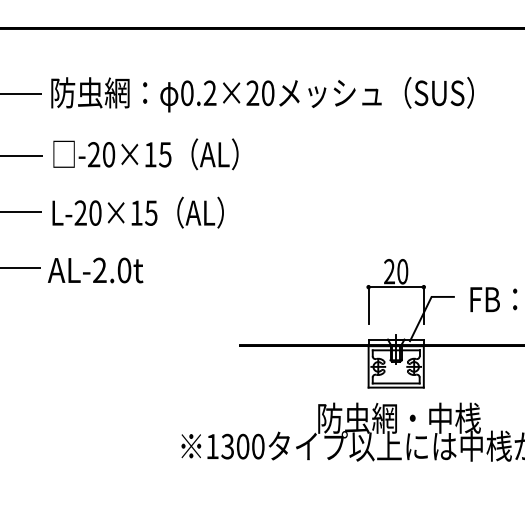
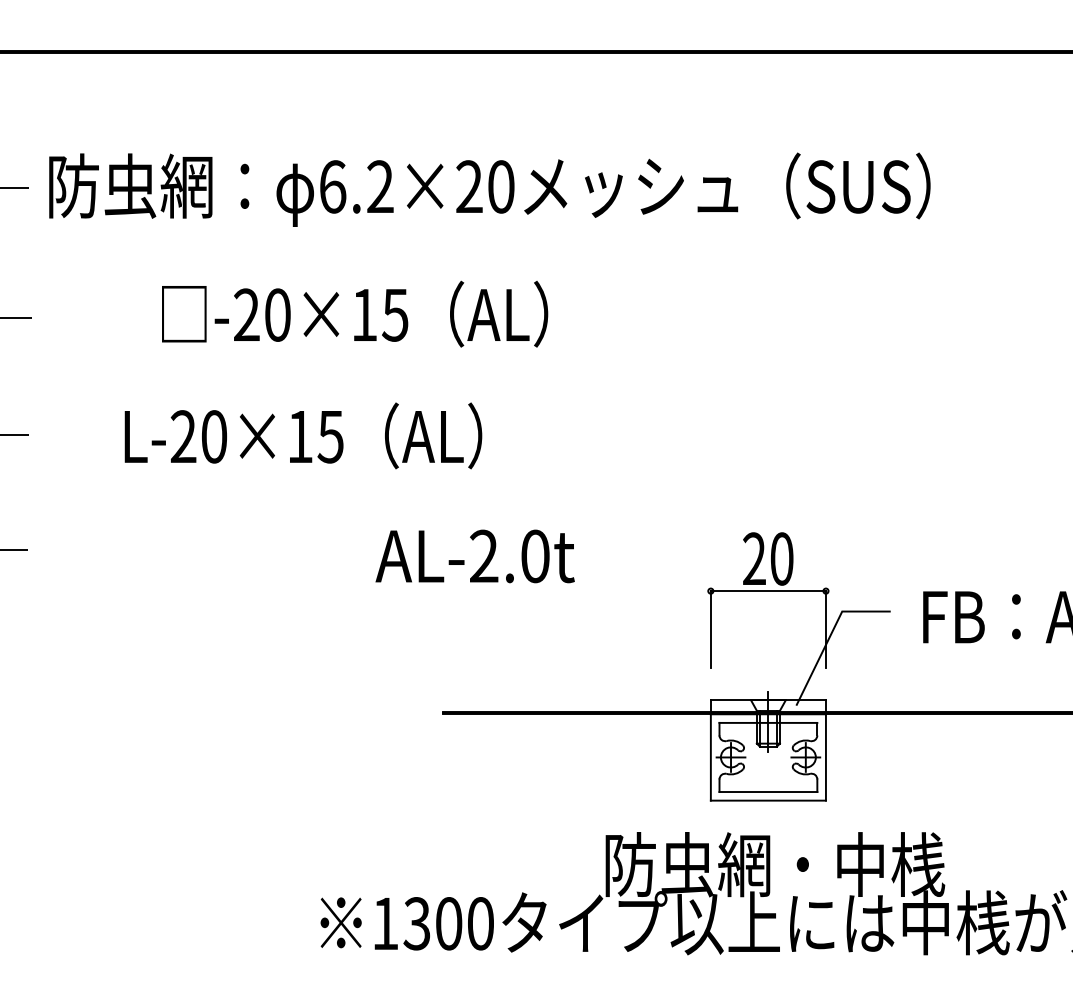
text: (187, 92) -> (333, 185), 0.2×20 -> 6.2×20
text: (145, 154) -> (354, 314), moved
text: (137, 212) -> (301, 435), moved
text: (95, 270) -> (474, 556), moved

